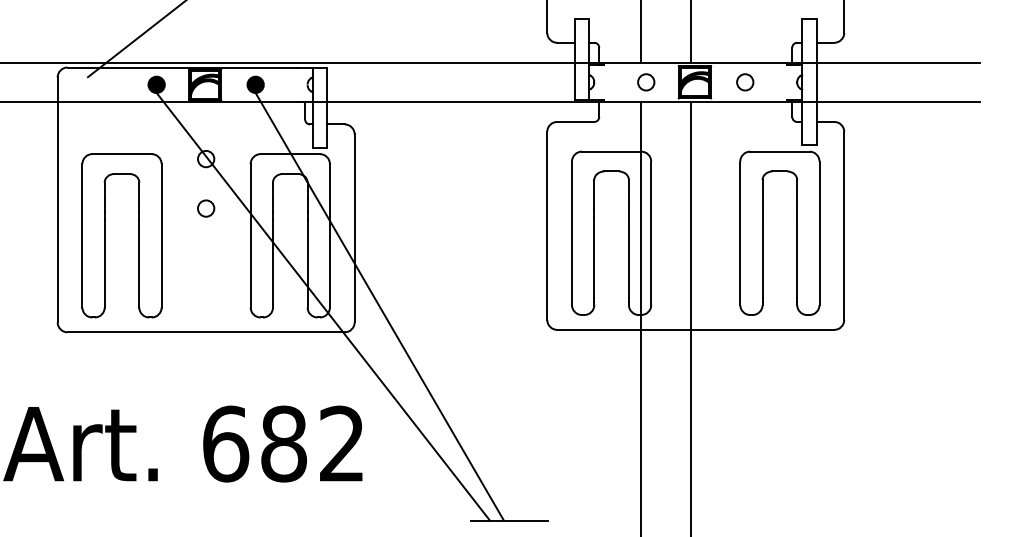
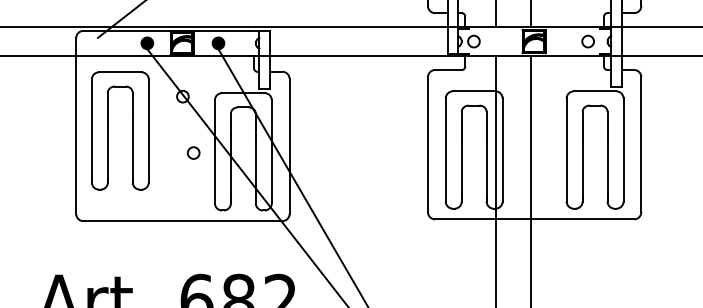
circle: (646, 82) -> (474, 41), moved
circle: (745, 82) -> (588, 41), moved
circle: (206, 208) -> (193, 153), moved
part: (105, 235) -> (108, 130), moved

